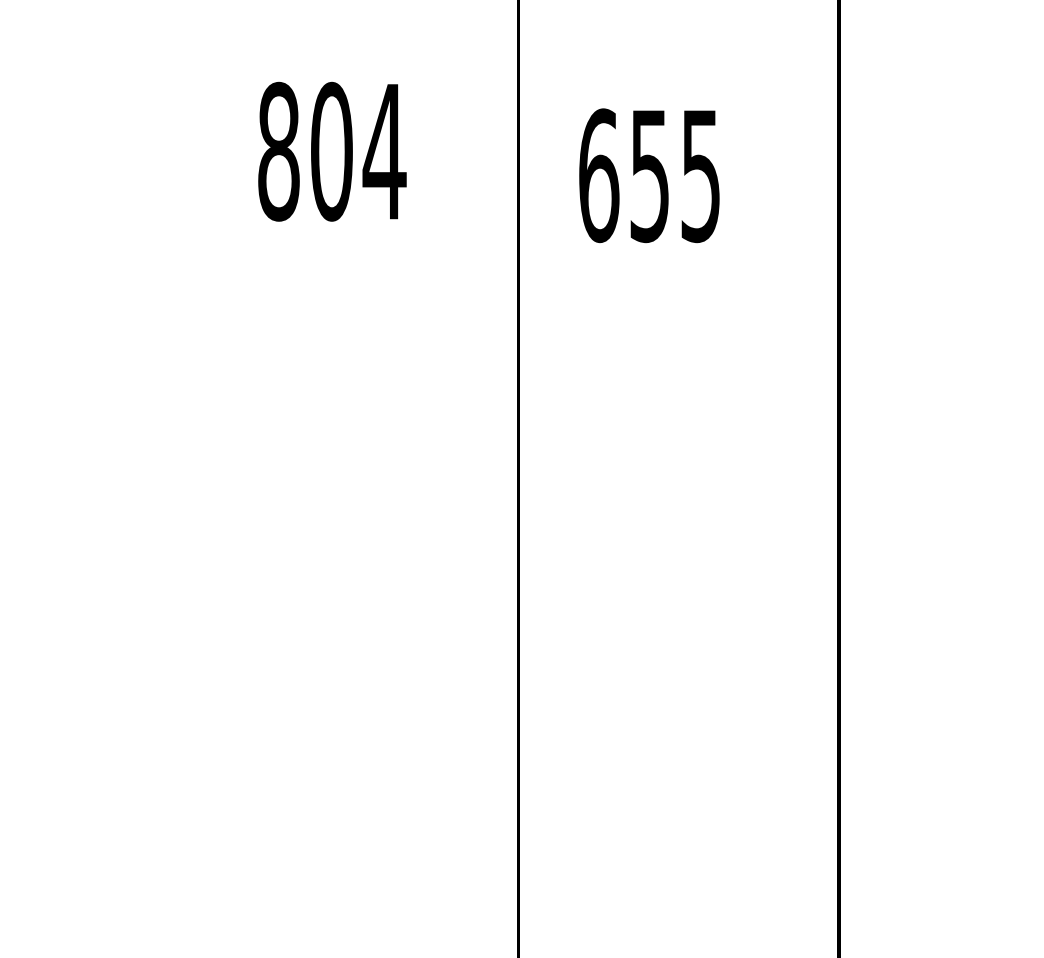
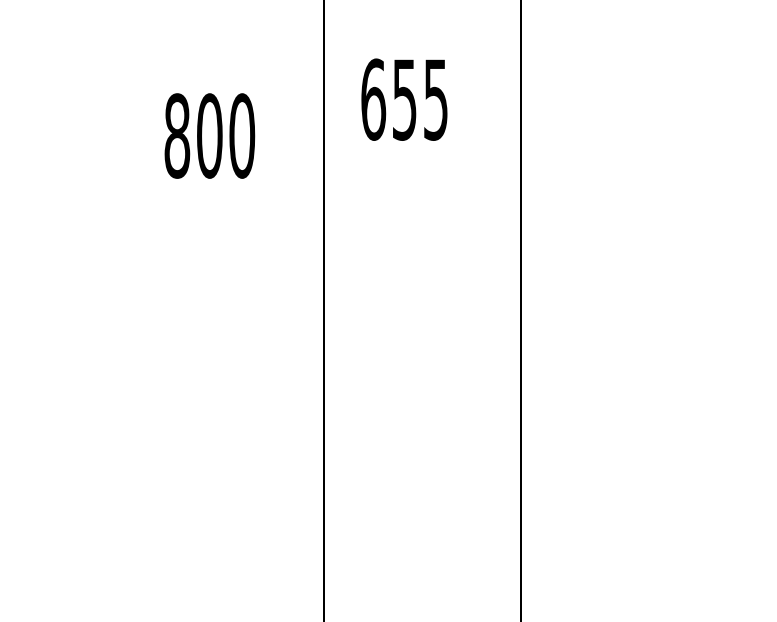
text: (383, 150) -> (241, 135), 804 -> 800
text: (649, 175) -> (404, 99), moved

